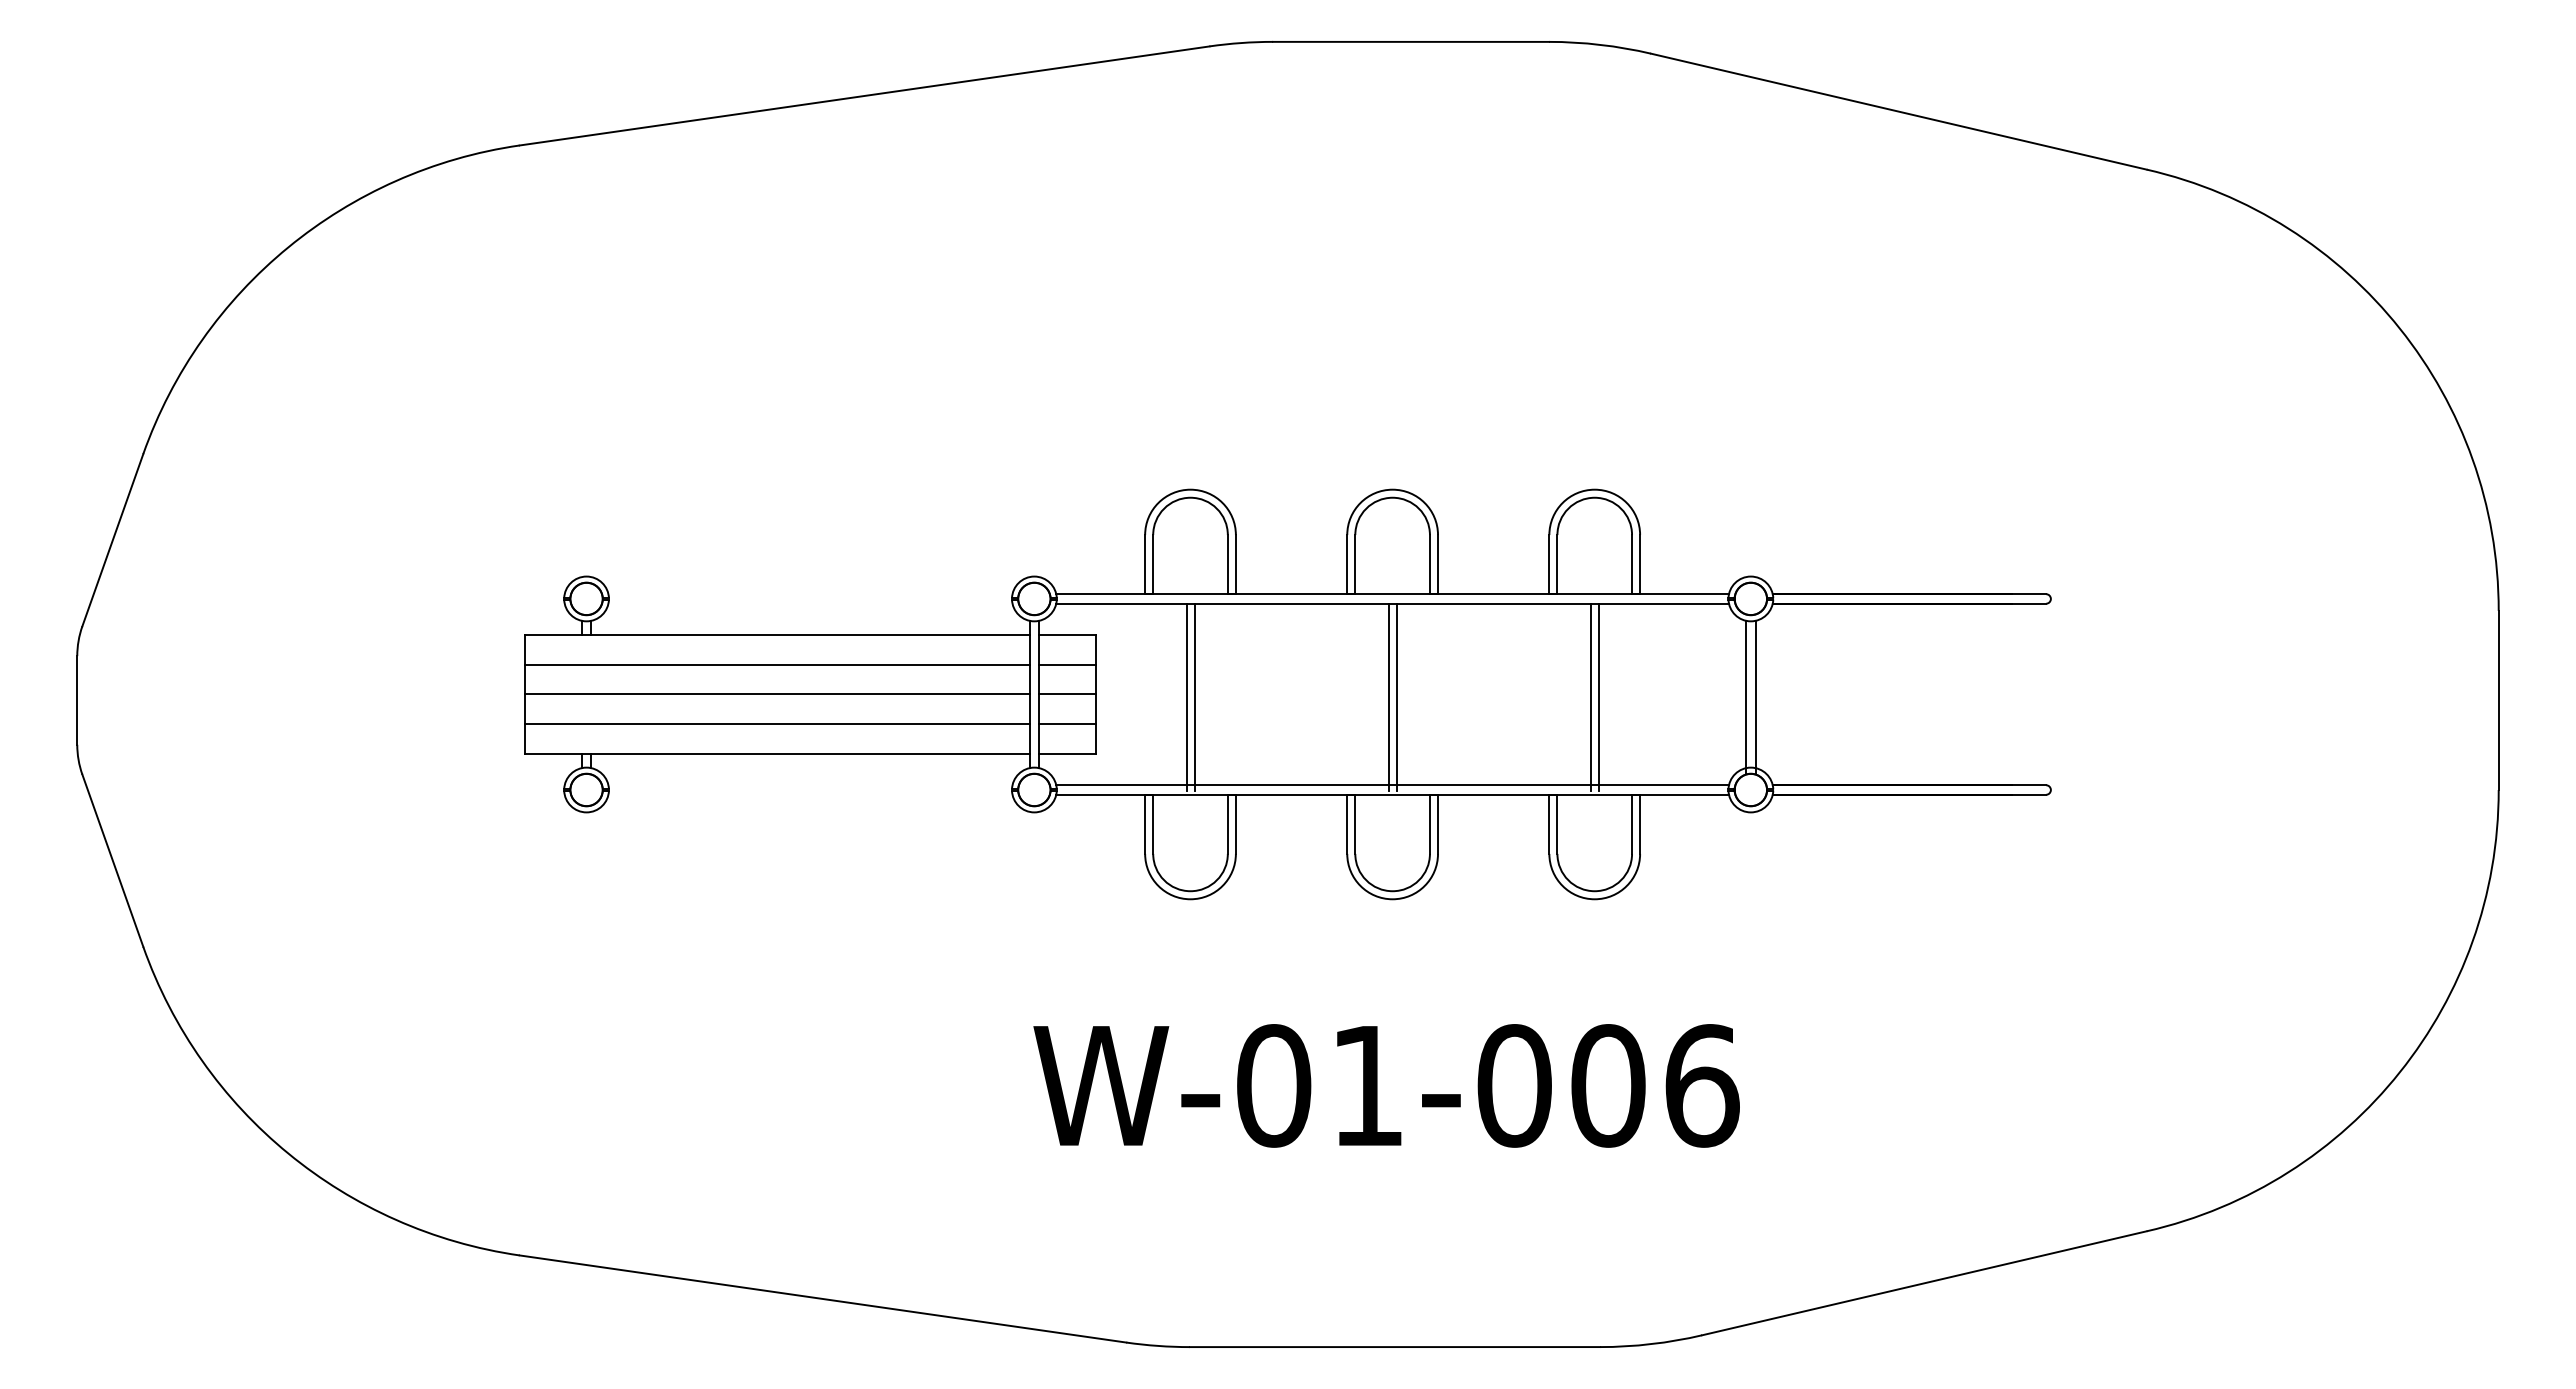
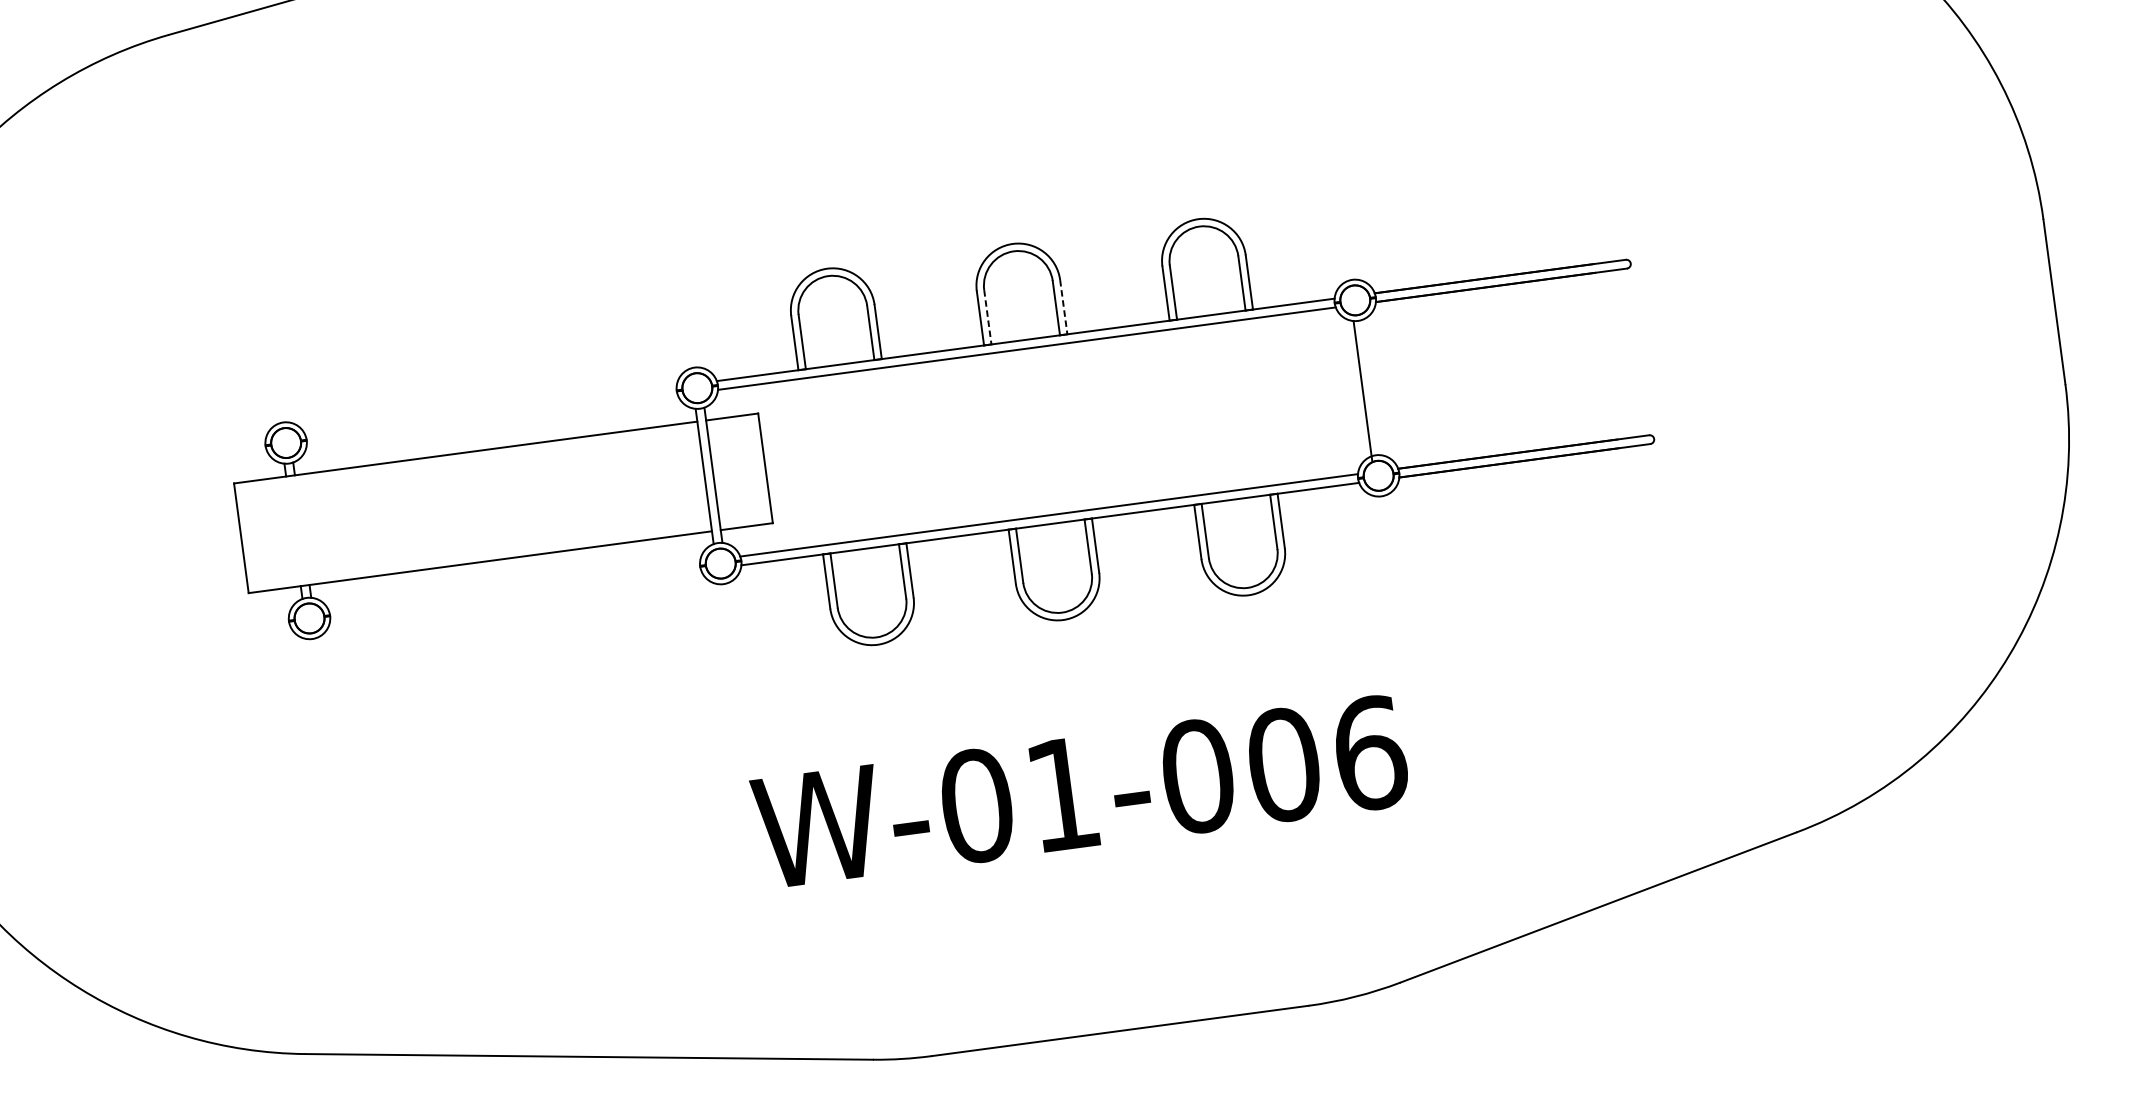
line: (1355, 564) -> (987, 317), solid -> dashed
line: (1438, 564) -> (1064, 307), solid -> dashed
line: (777, 664) -> (469, 479), removed
line: (1067, 664) -> (735, 444), removed
line: (777, 694) -> (473, 507), removed
line: (1067, 694) -> (739, 471), removed
line: (1186, 697) -> (849, 460), removed
line: (1194, 697) -> (856, 459), removed
line: (1388, 697) -> (1034, 435), removed
line: (1396, 697) -> (1041, 434), removed
line: (1590, 697) -> (1220, 410), removed
line: (1598, 697) -> (1227, 409), removed
line: (1755, 697) -> (1371, 390), removed
line: (777, 724) -> (476, 534), removed
line: (1067, 724) -> (743, 499), removed

